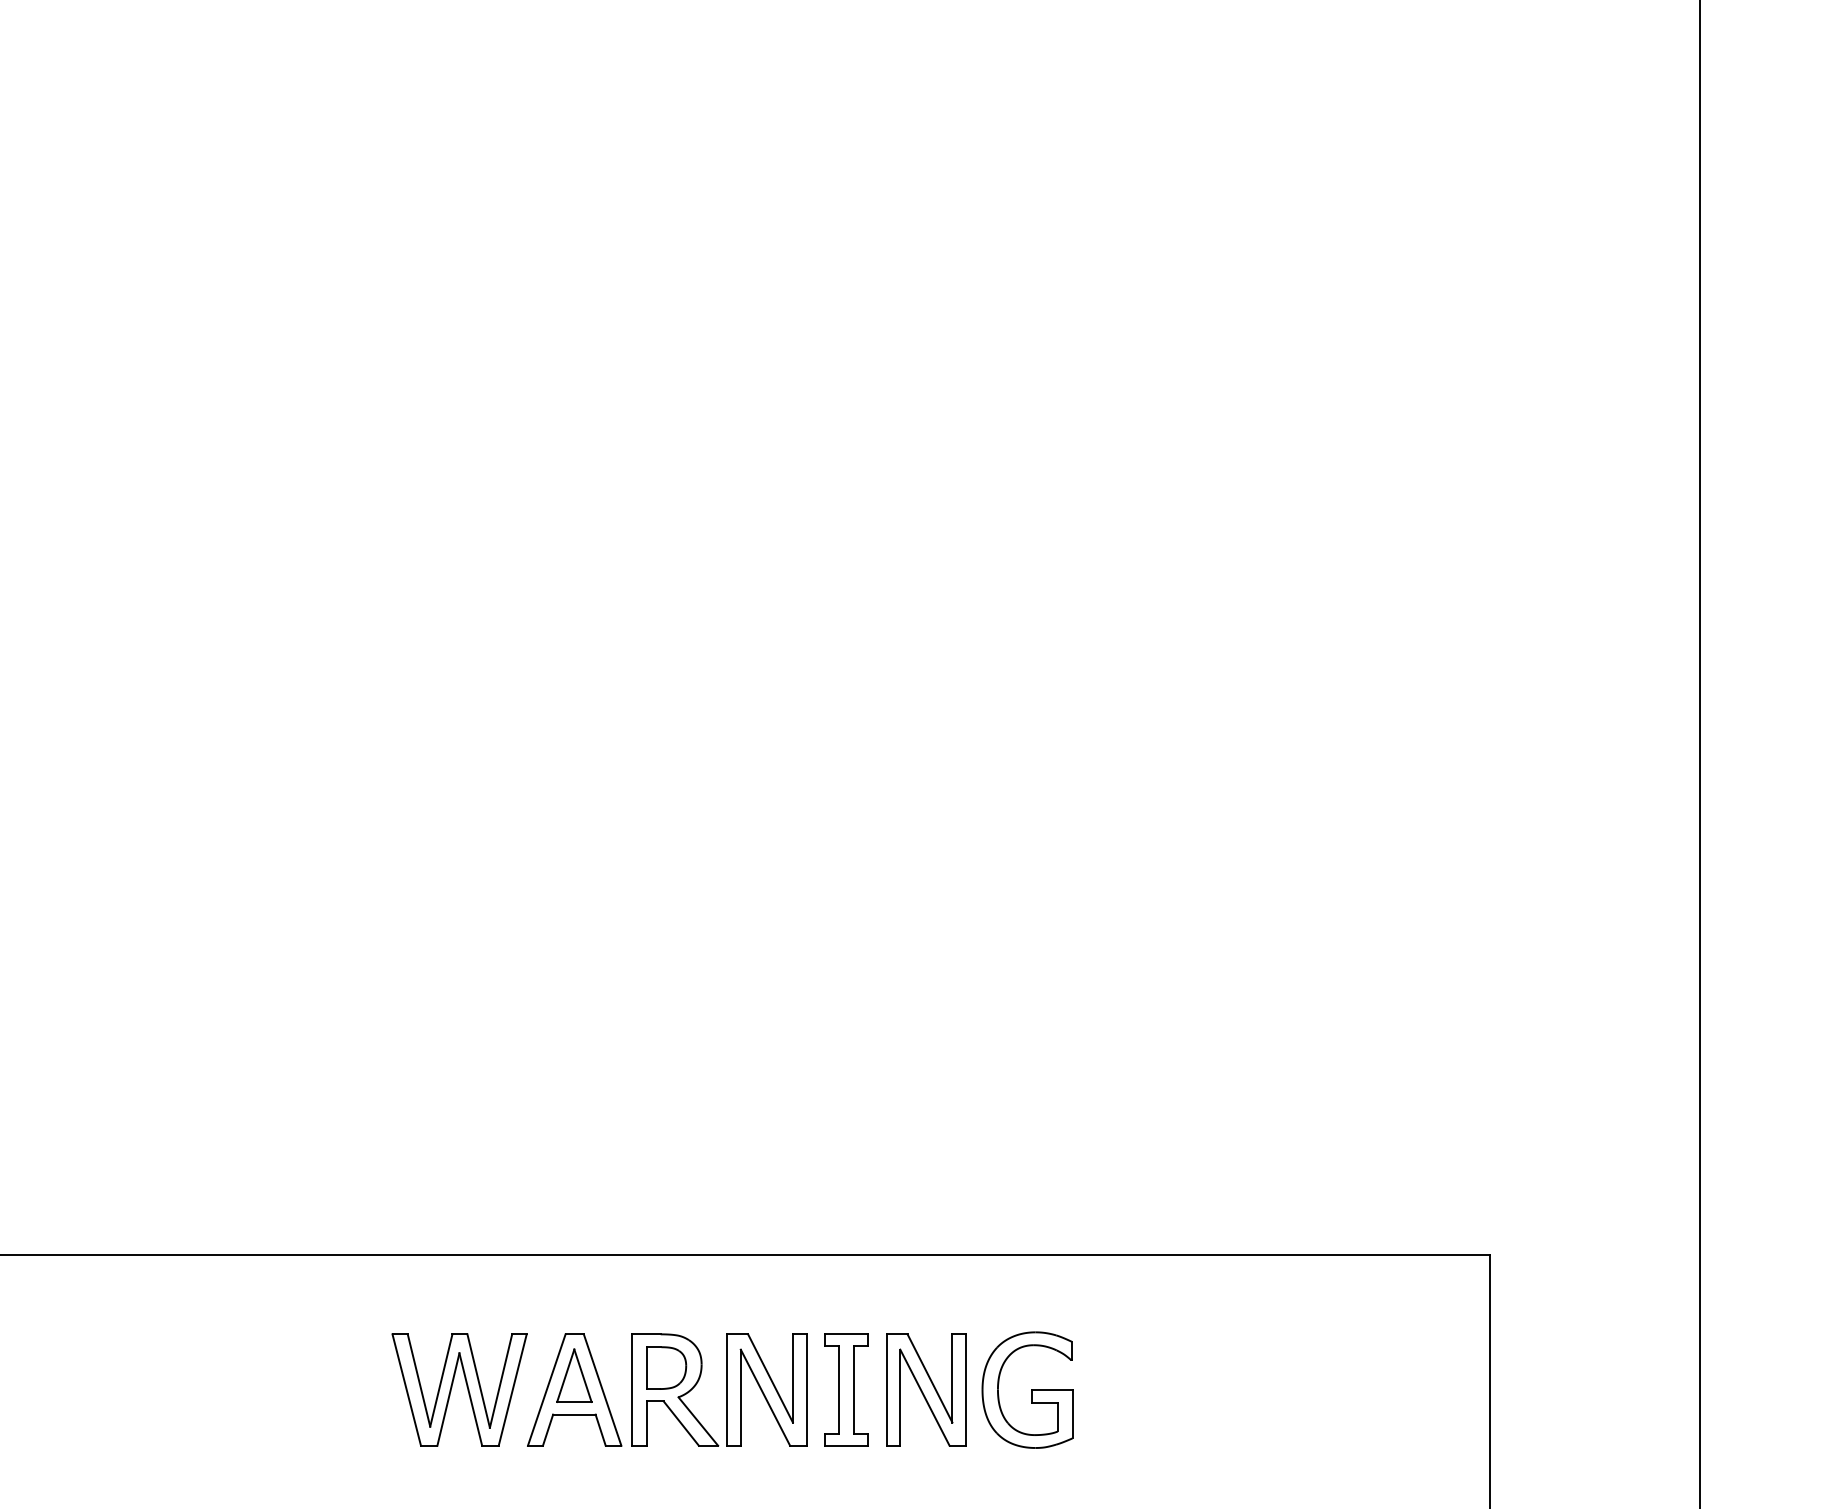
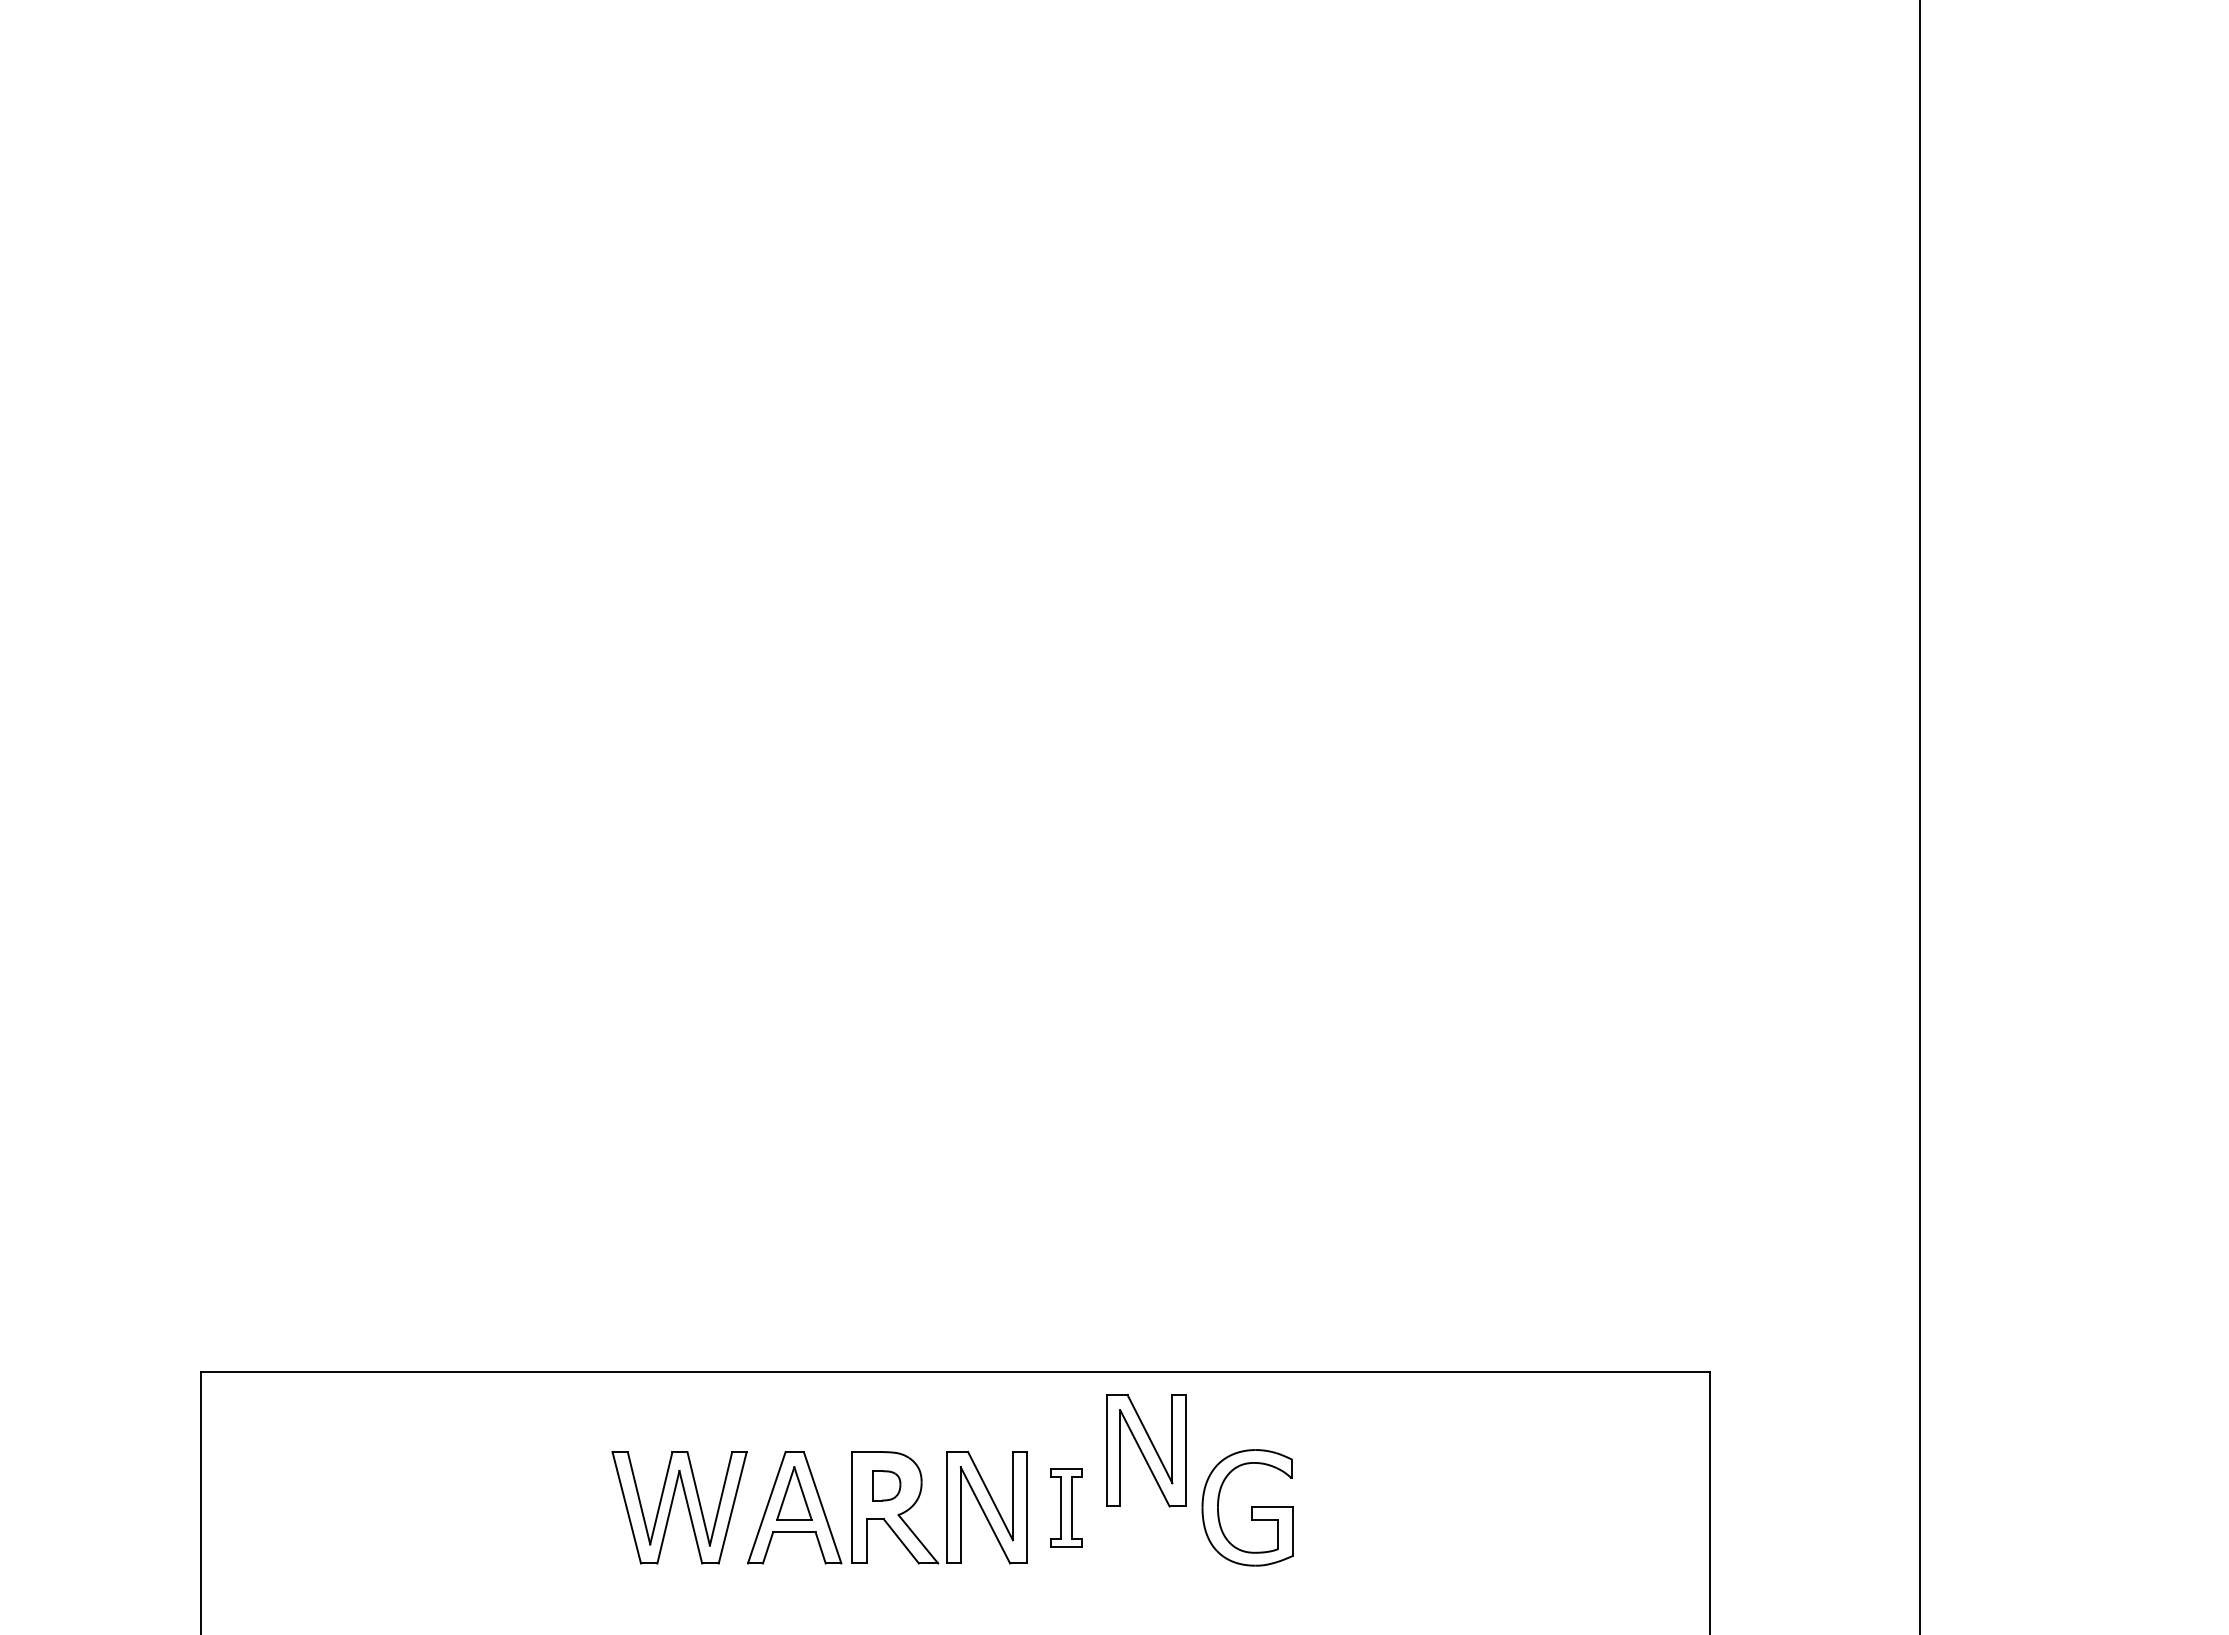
part: (666, 1367) -> (886, 1485), size x0.7
part: (846, 1389) -> (1066, 1507), size x0.7
part: (926, 1389) -> (1146, 1450), moved

